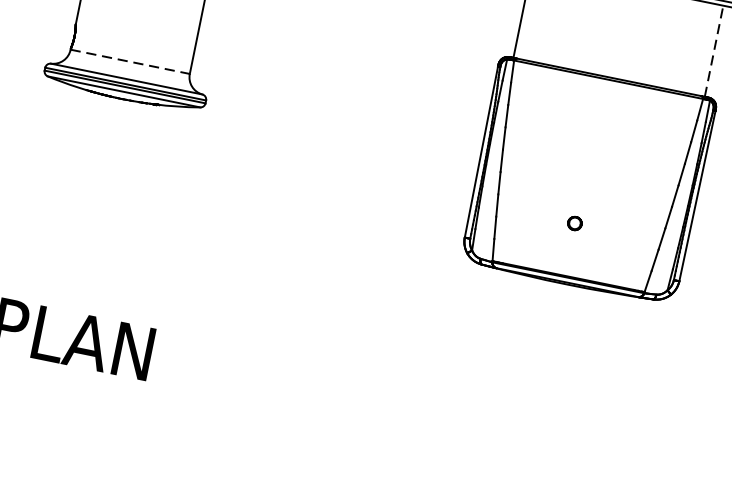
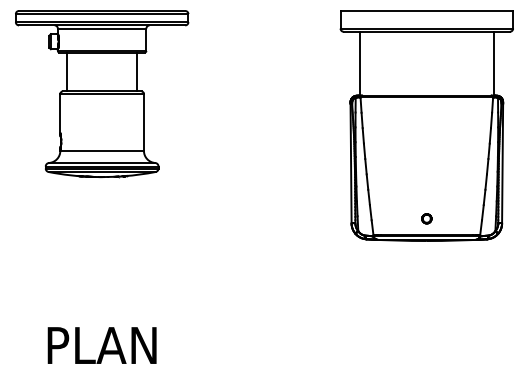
line: (713, 50) -> (493, 63), dashed -> solid
line: (130, 61) -> (102, 150), dashed -> solid
part: (574, 222) -> (426, 218), moved

